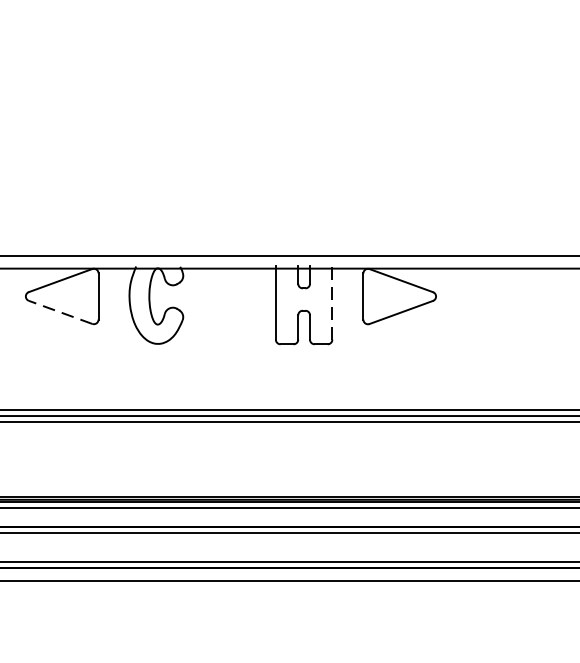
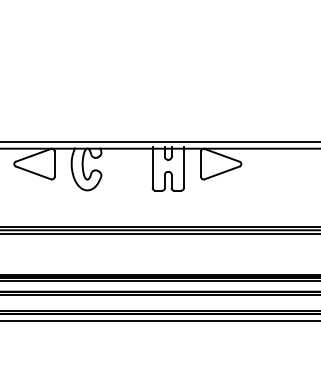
line: (331, 302) -> (183, 167), dashed -> solid
line: (60, 311) -> (33, 172), dashed -> solid

